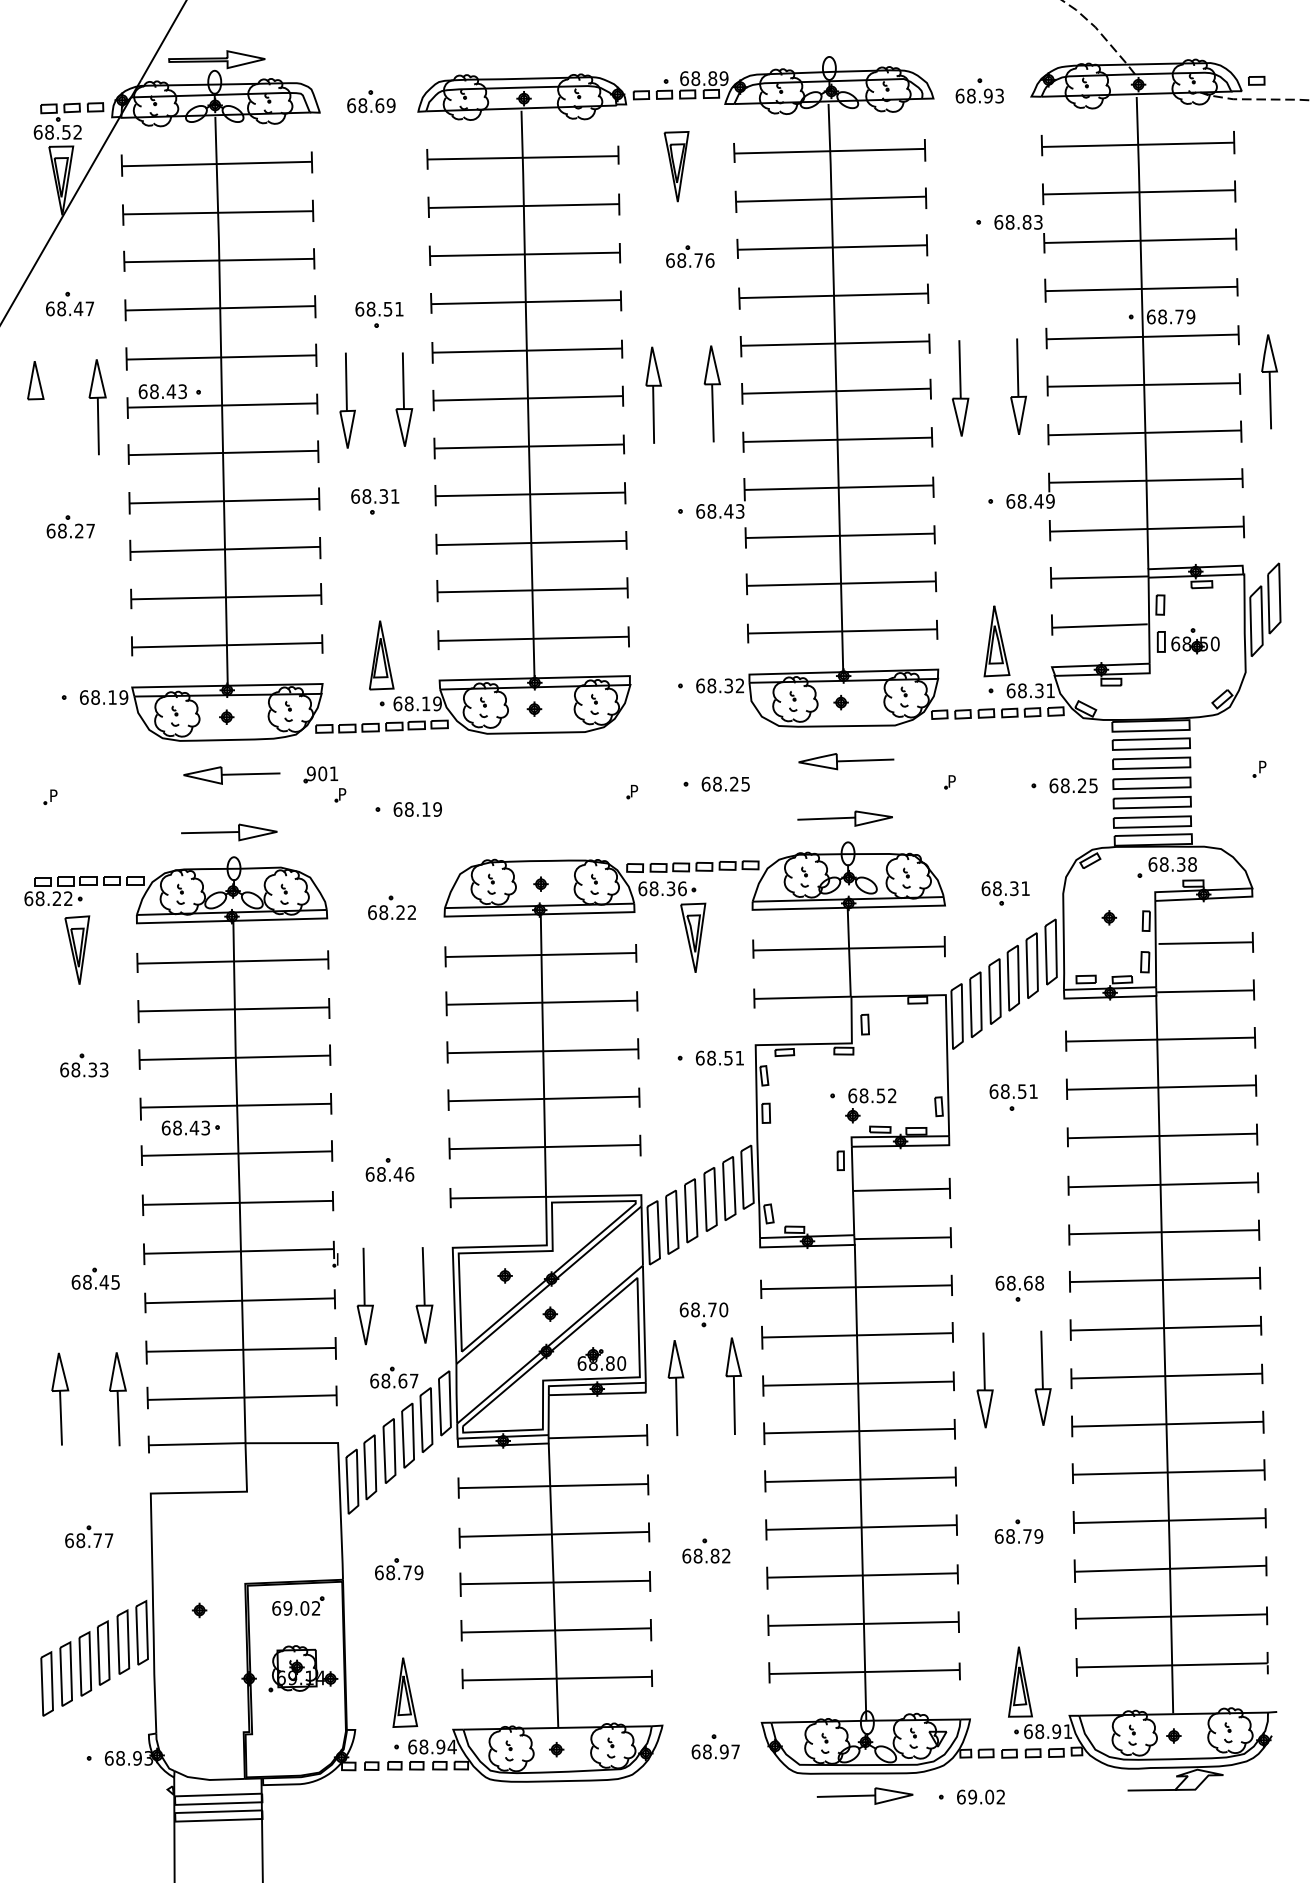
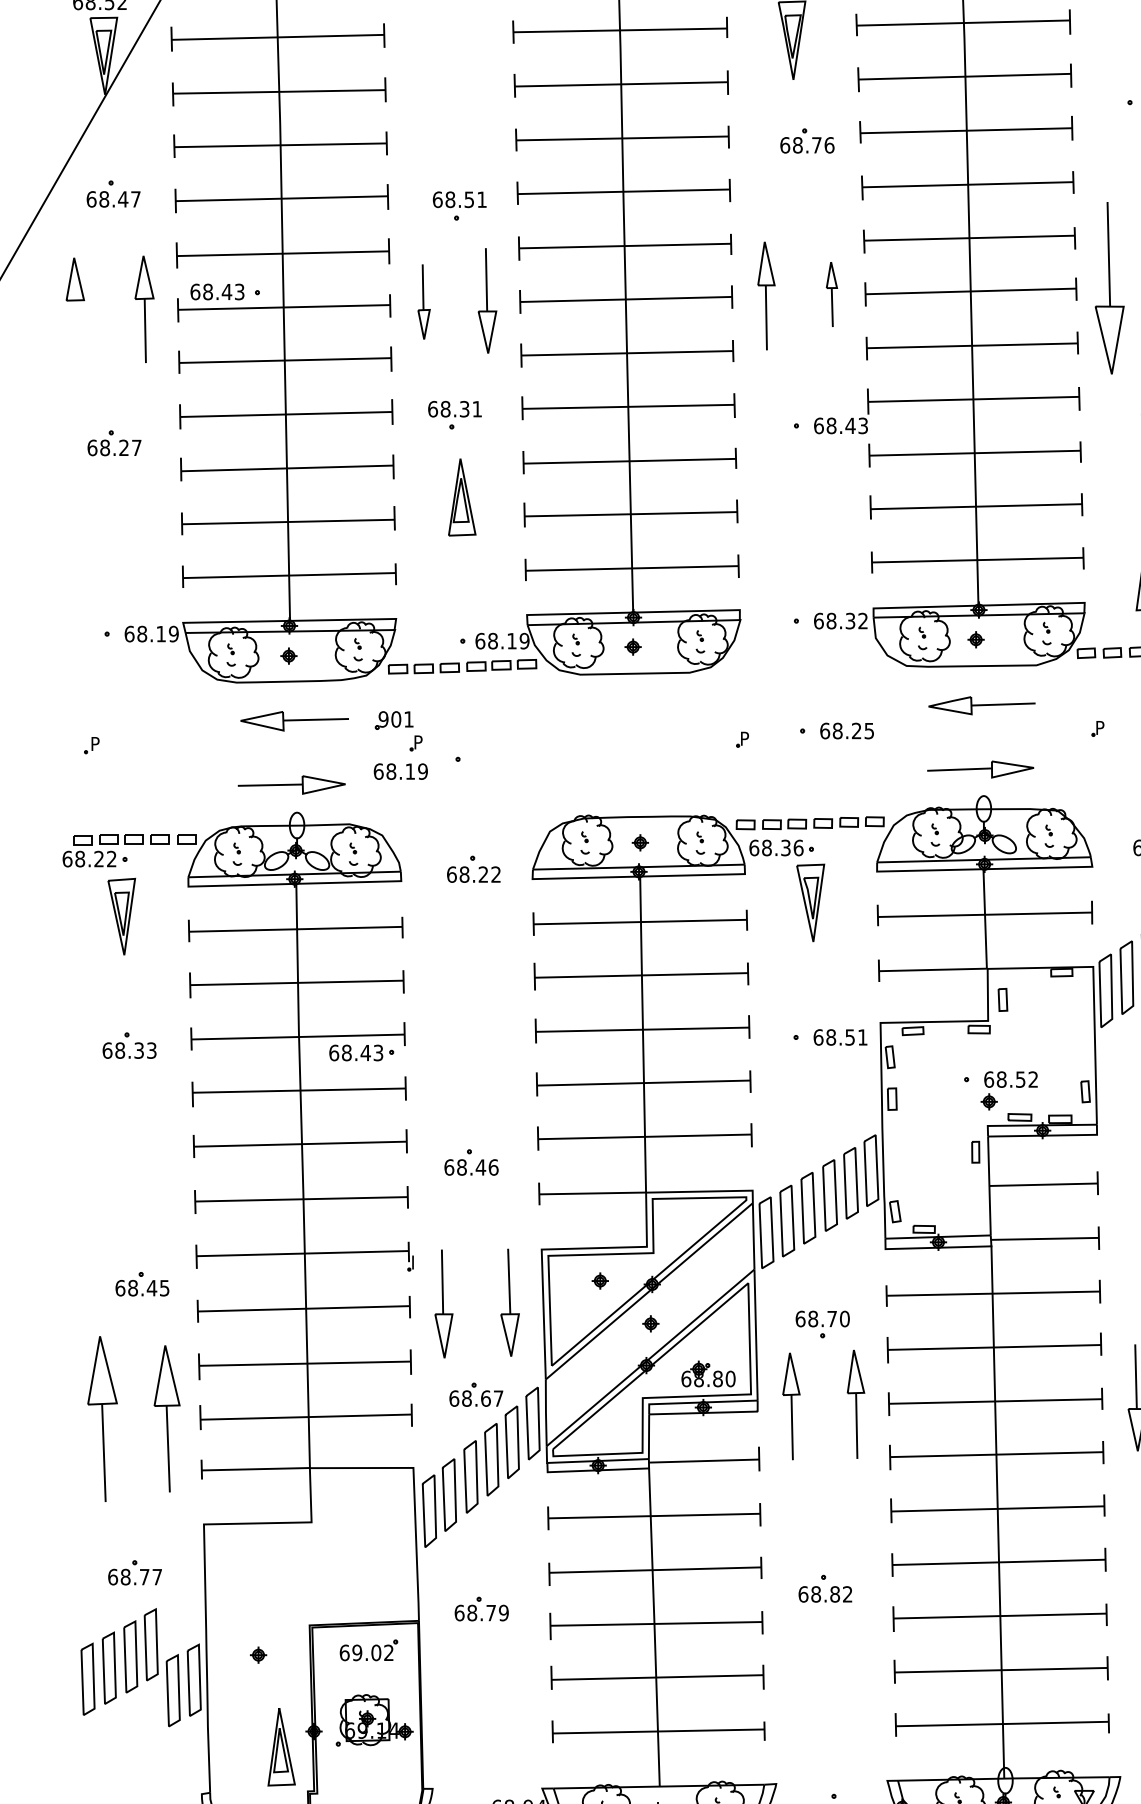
part: (960, 388) -> (1109, 288), size x1.6
part: (711, 393) -> (831, 294), size x0.6
part: (347, 400) -> (423, 301), size x0.7
part: (381, 655) -> (462, 497), moved
text: (417, 809) -> (400, 771), moved
part: (190, 1127) -> (361, 1052), moved
part: (60, 1398) -> (102, 1418), size x1.6
part: (117, 1399) -> (166, 1419), size x1.4
part: (75, 1668) -> (119, 1661), moved
part: (405, 1692) -> (281, 1746), moved

